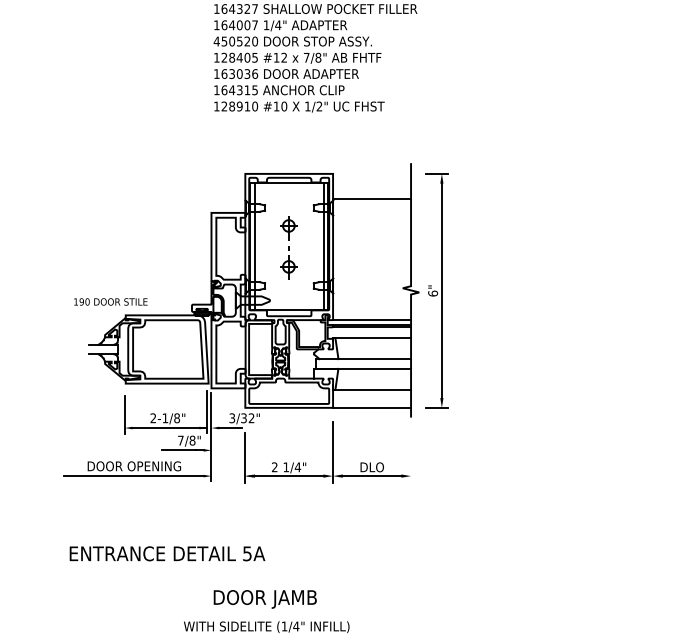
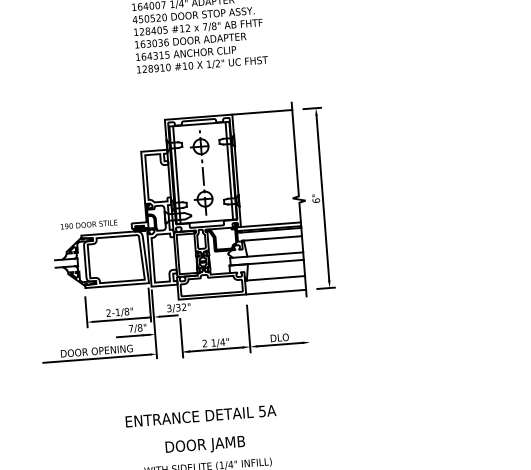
line: (372, 198) -> (262, 111), moved
part: (287, 246) -> (201, 173), size x1.67
text: (110, 301) -> (88, 224), moved
text: (167, 553) -> (200, 415), moved

